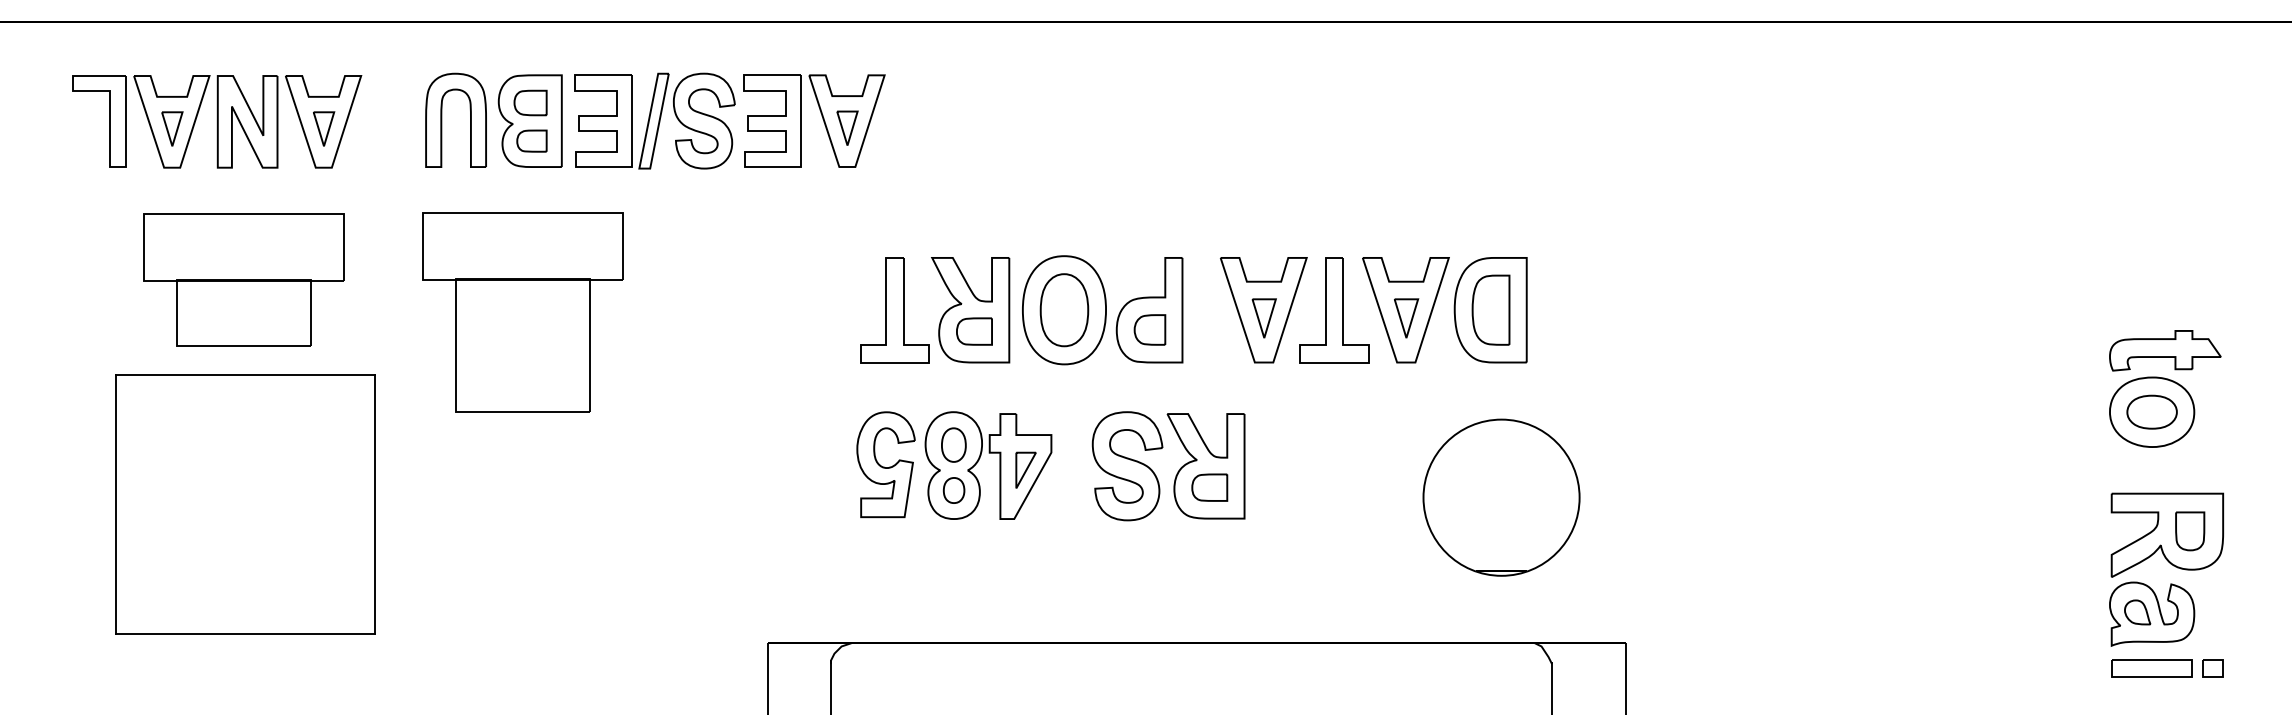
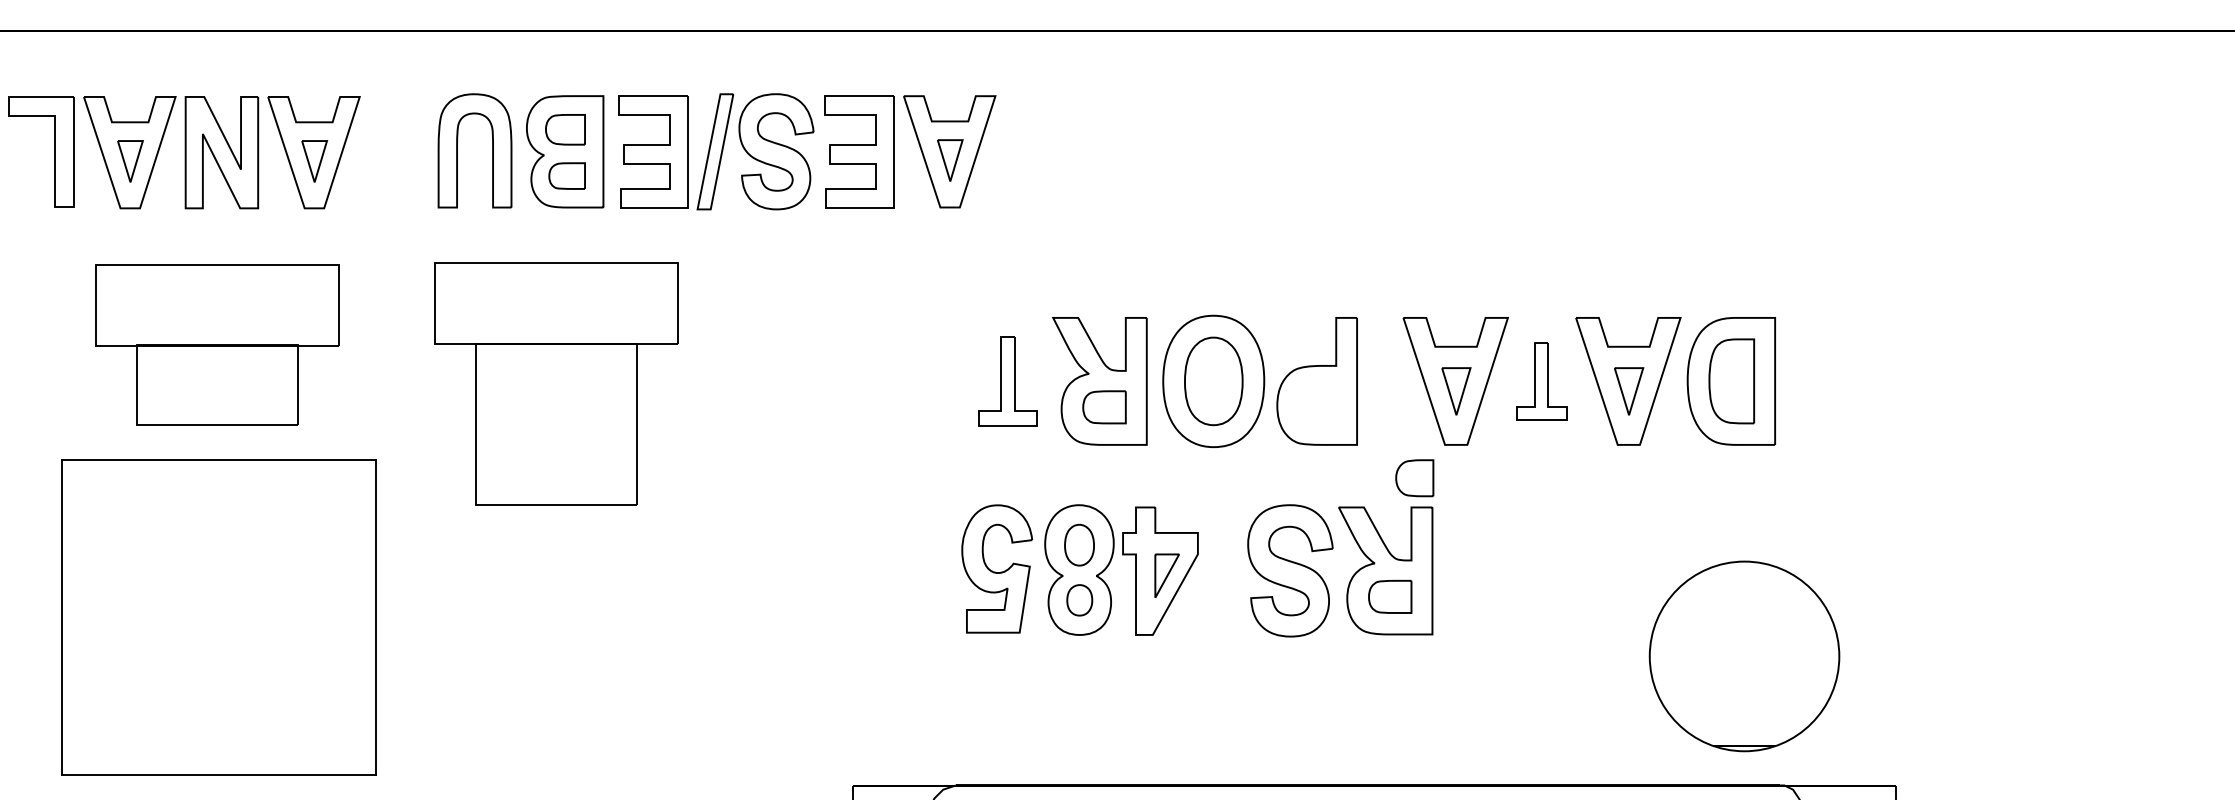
part: (894, 310) -> (1007, 381), size x0.7
part: (1334, 310) -> (1541, 381), size x0.6
part: (1149, 329) -> (1414, 477), moved
part: (1501, 497) -> (1744, 656), moved

